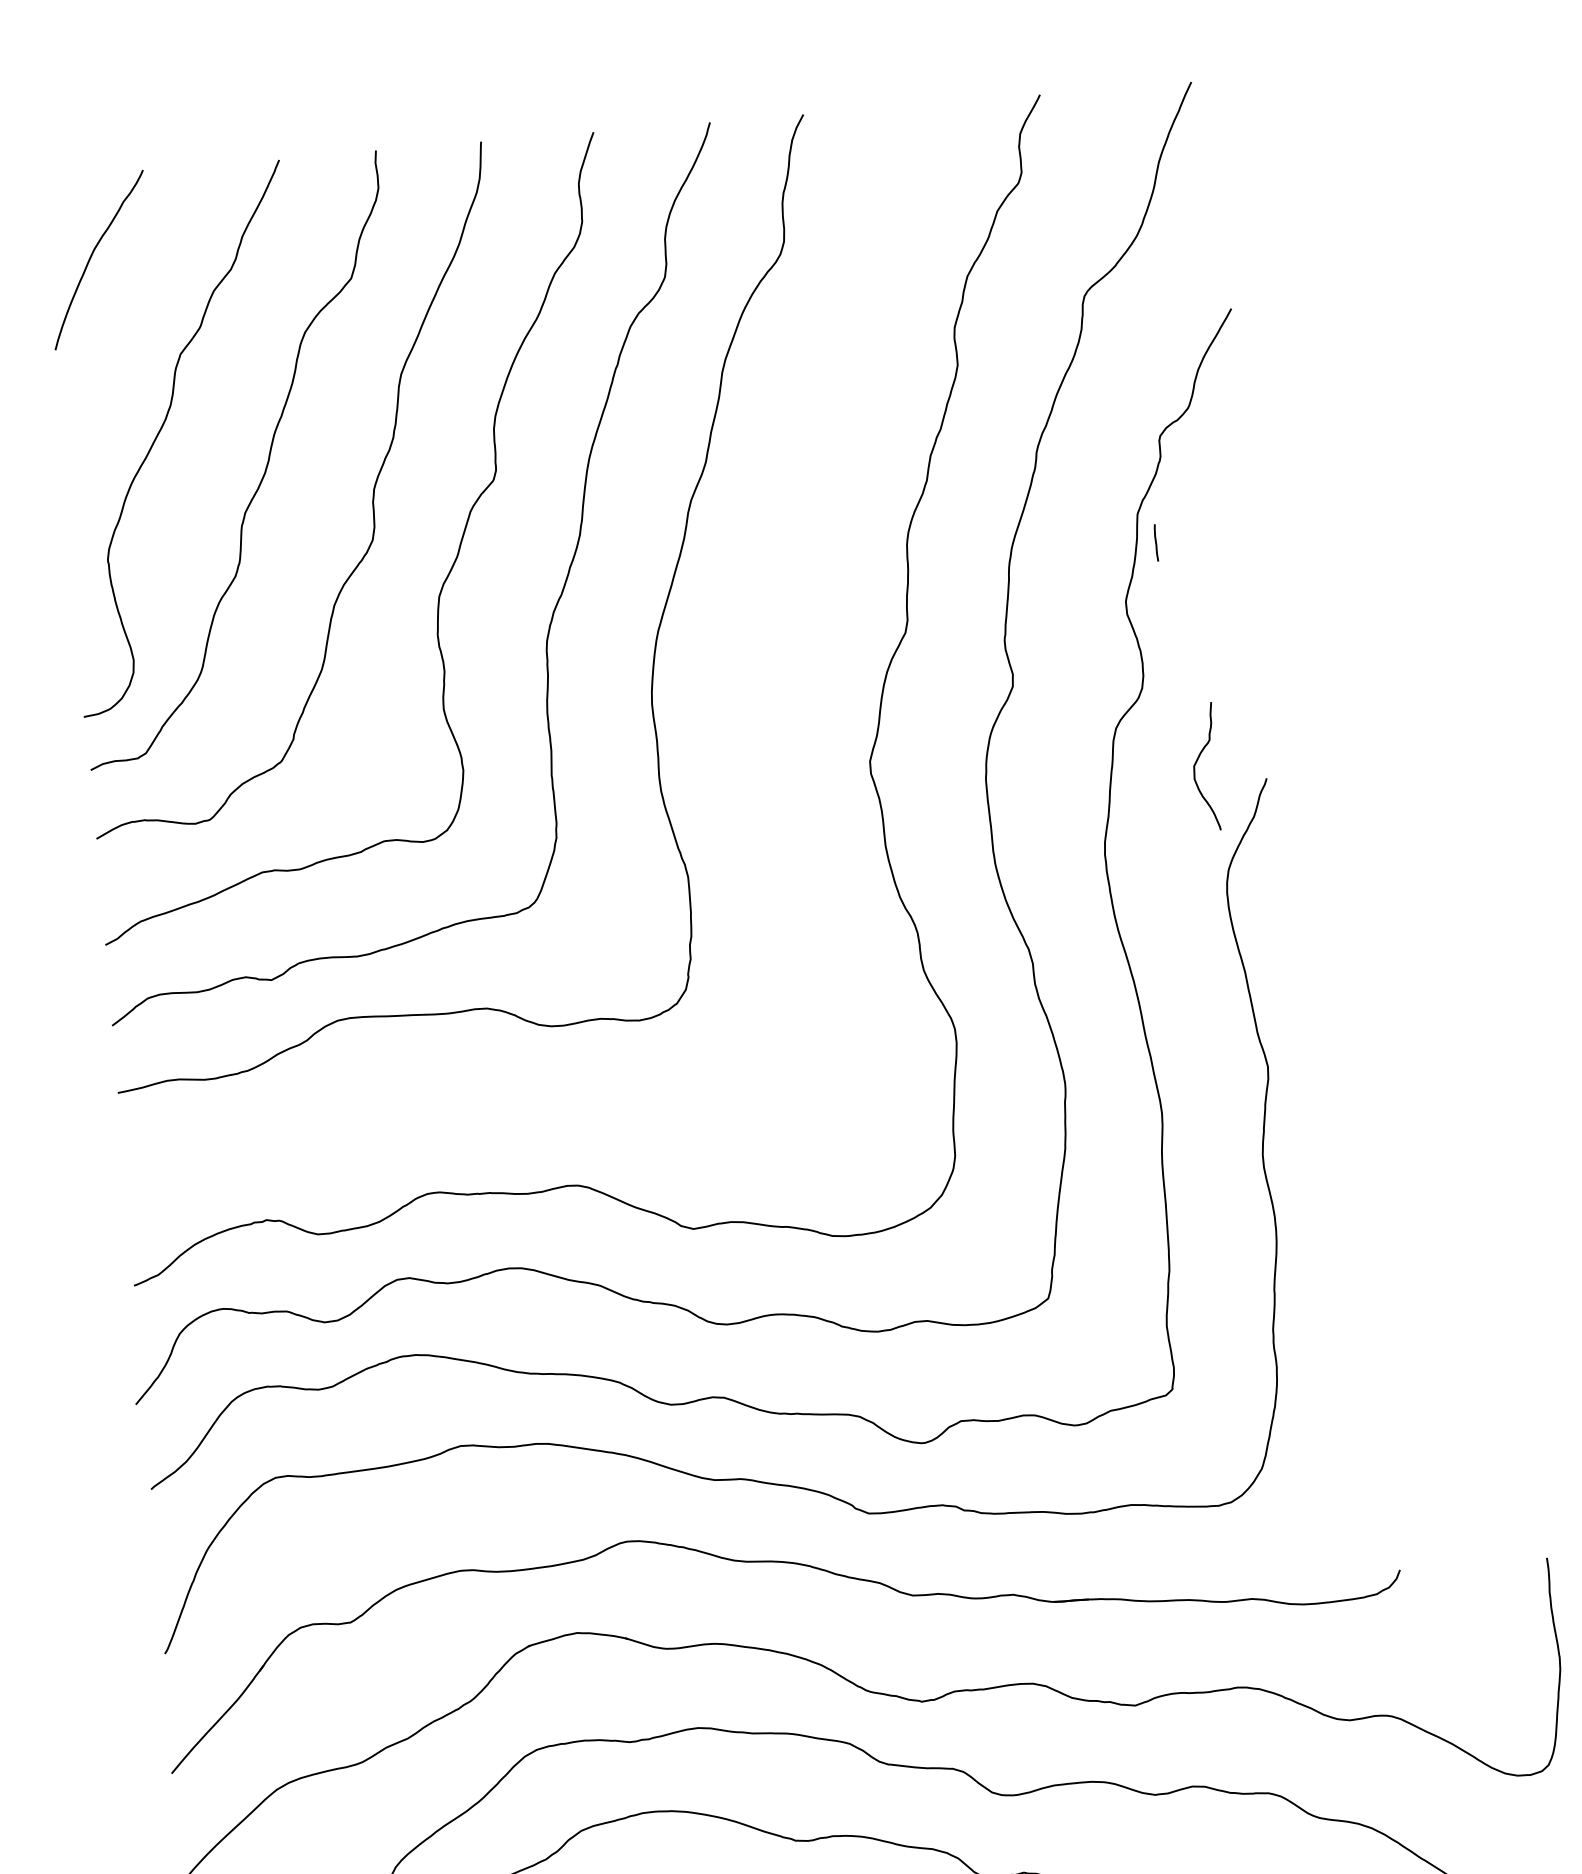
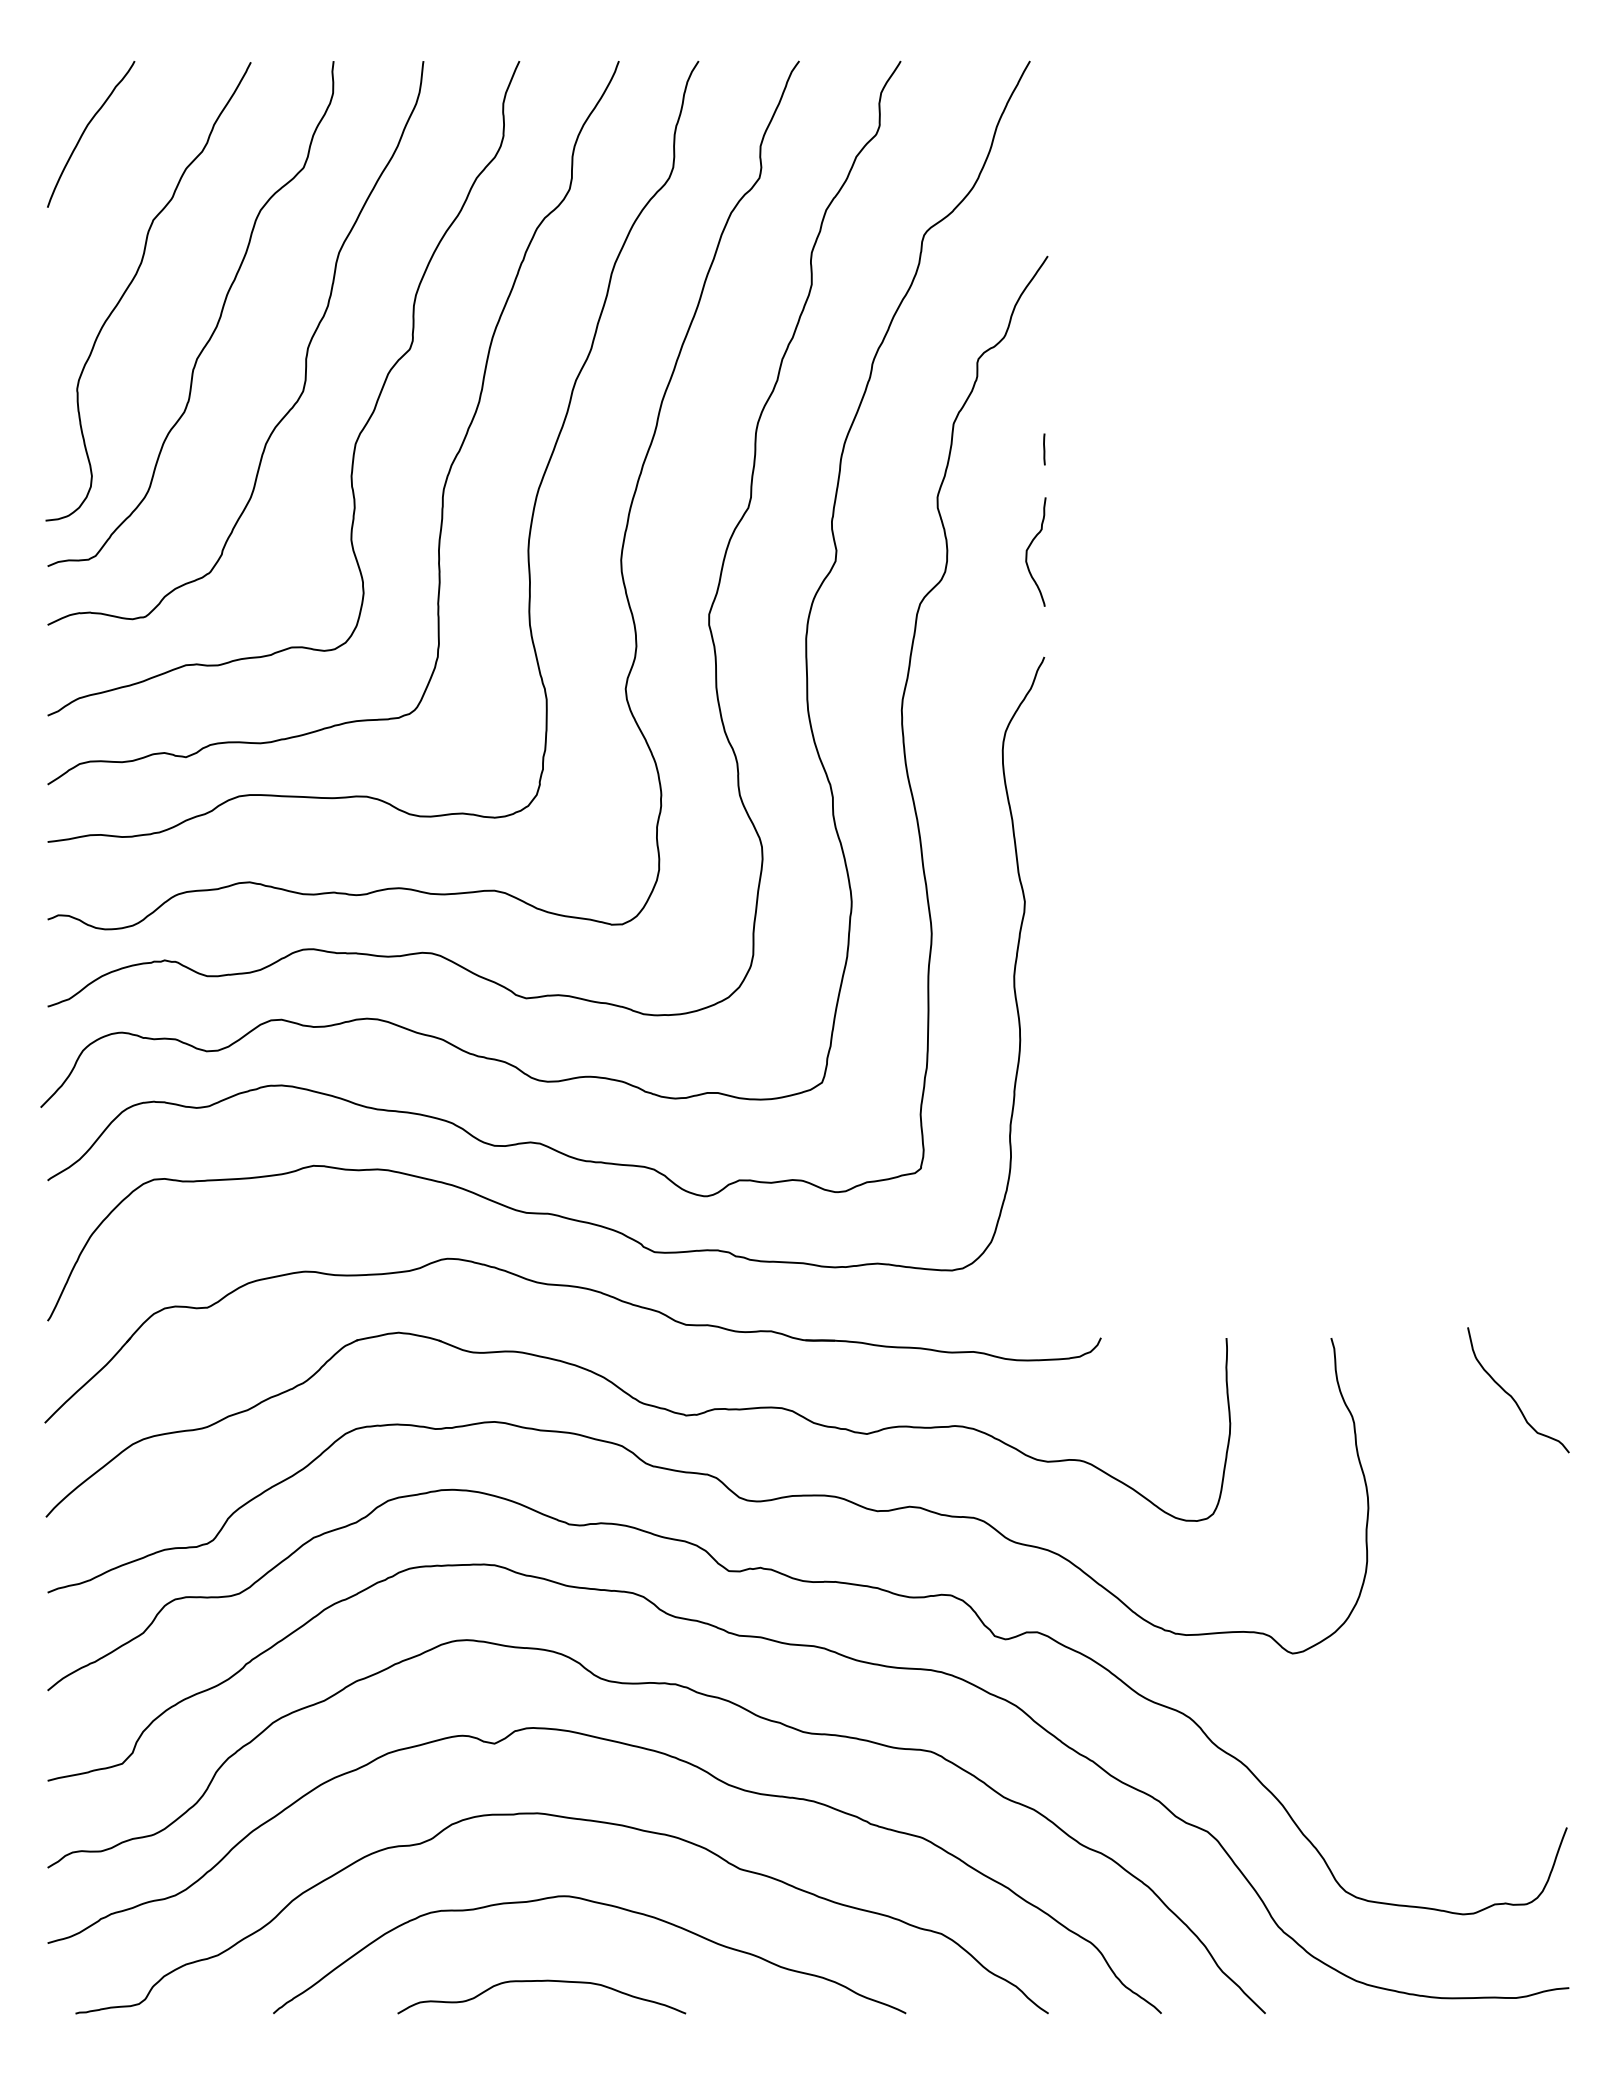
line: (1156, 542) -> (1044, 449), moved
curve: (762, 678) -> (623, 536), added
curve: (1197, 763) -> (1029, 548), moved

